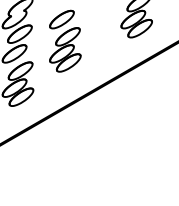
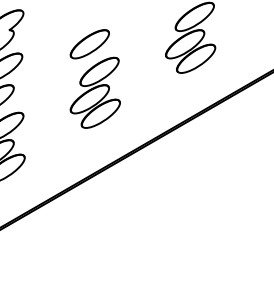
part: (65, 40) -> (95, 77), moved

